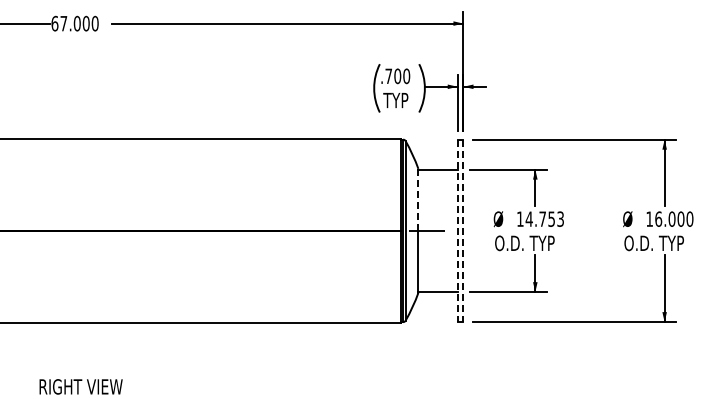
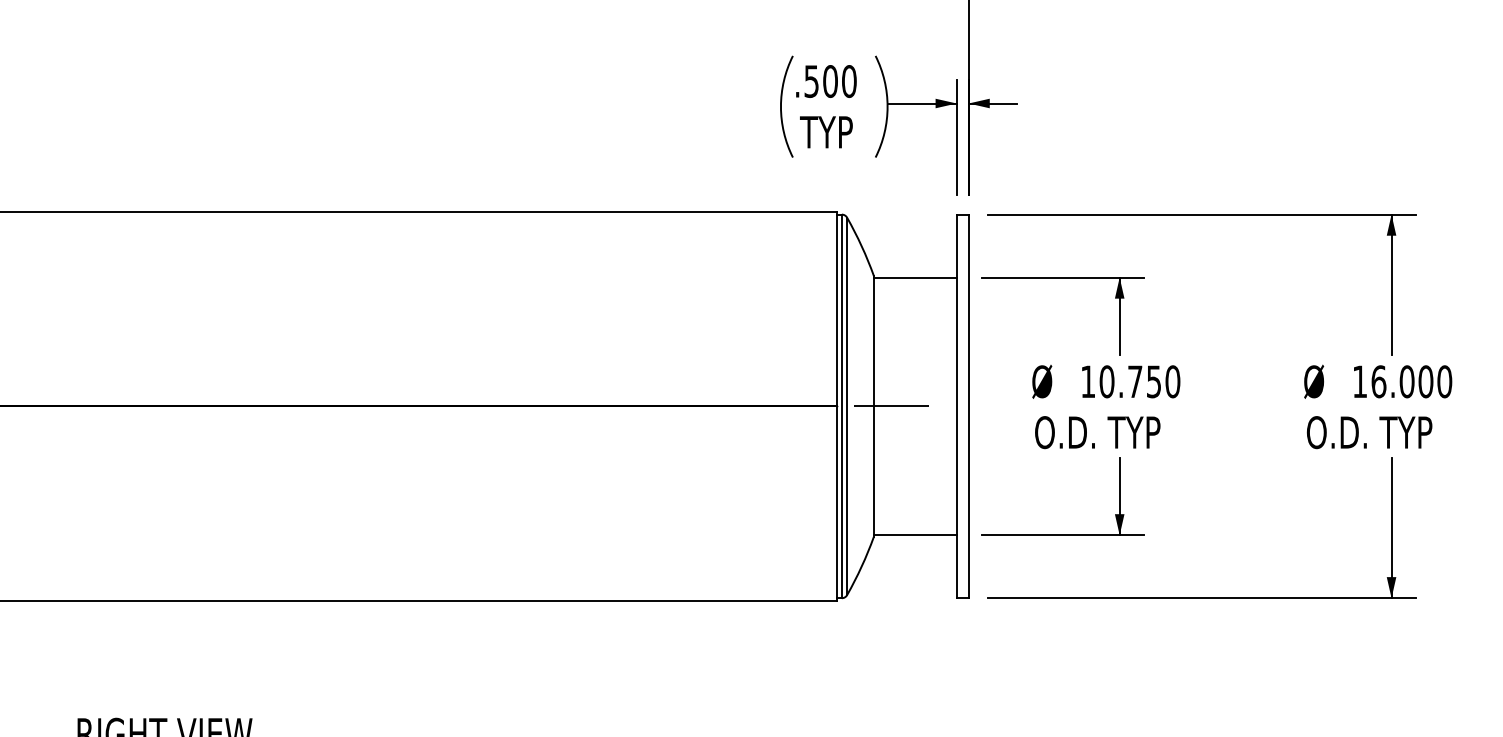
text: (388, 76) -> (811, 81), .700 -> .500
line: (418, 200) -> (874, 342), dashed -> solid
text: (544, 218) -> (1138, 380), 14.753 -> 10.750
line: (457, 231) -> (956, 407), dashed -> solid
line: (463, 231) -> (968, 407), dashed -> solid

